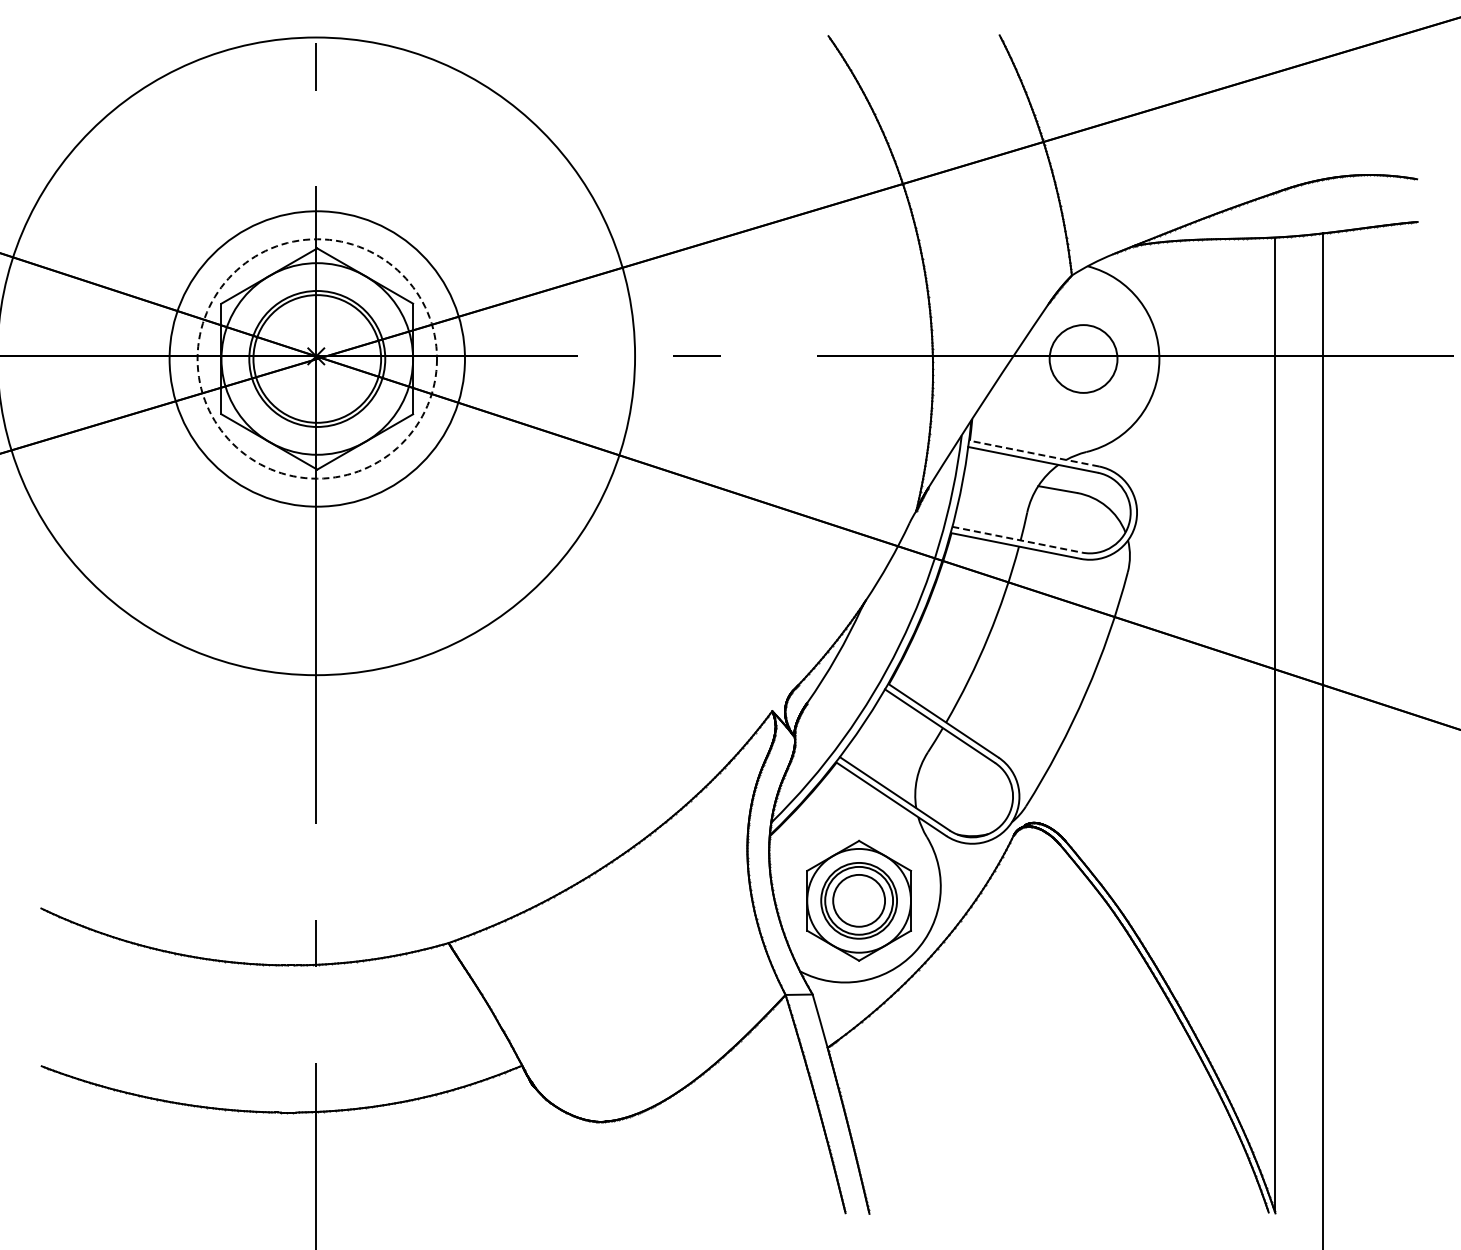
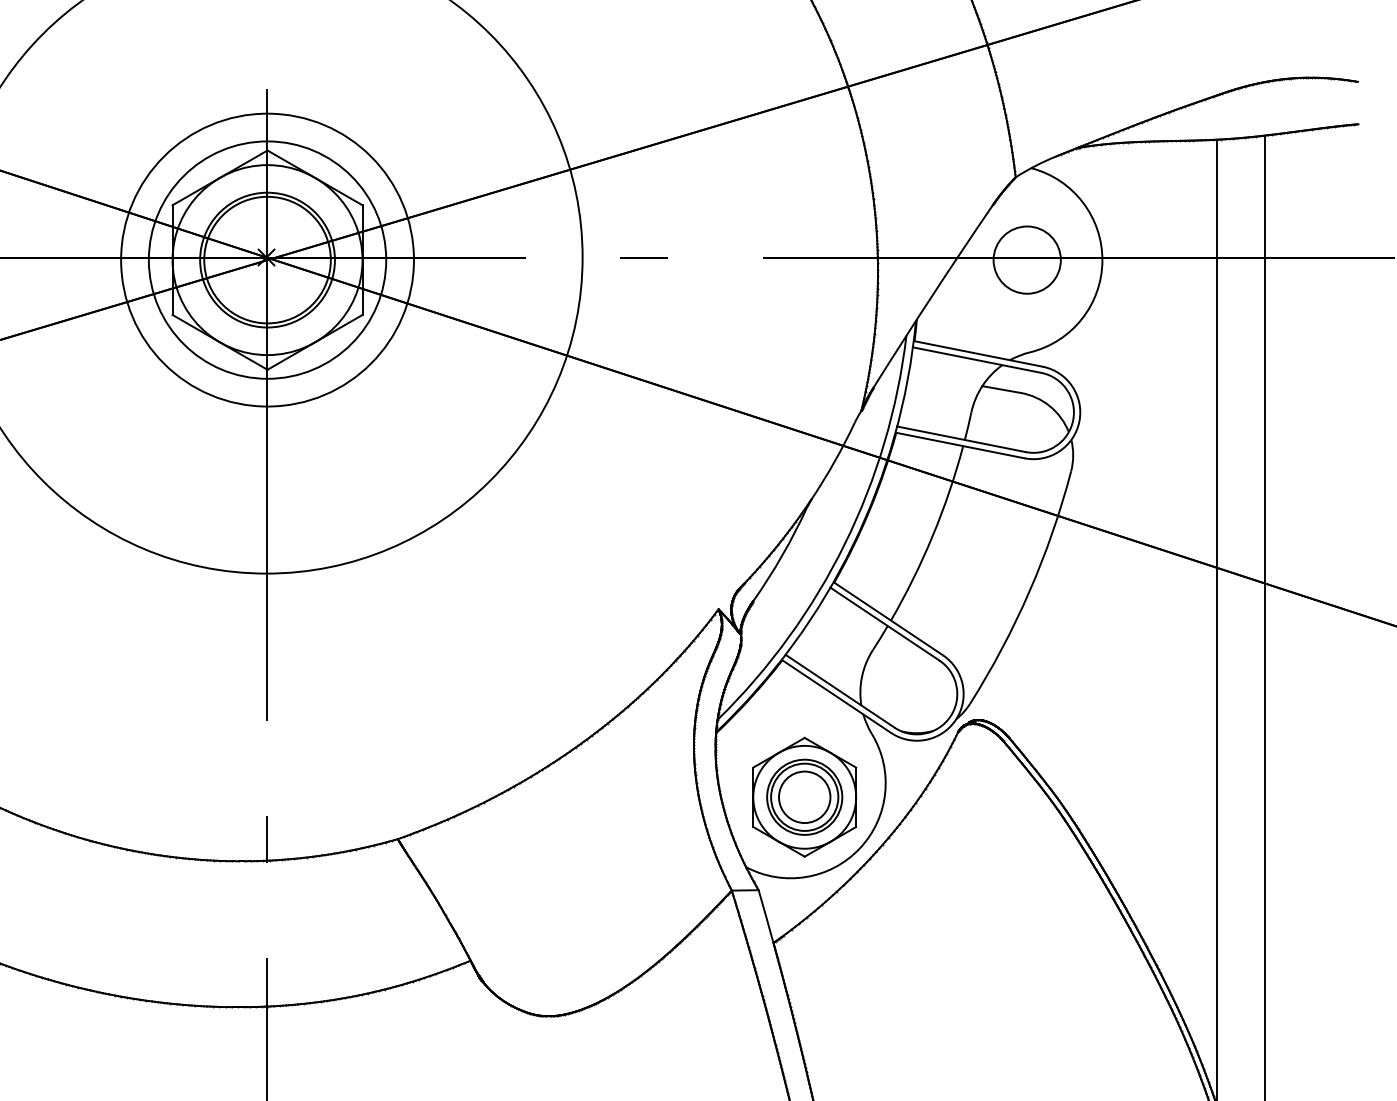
circle: (317, 358) -> (267, 259), dashed -> solid
line: (1034, 453) -> (978, 353), dashed -> solid
line: (1017, 539) -> (961, 439), dashed -> solid

